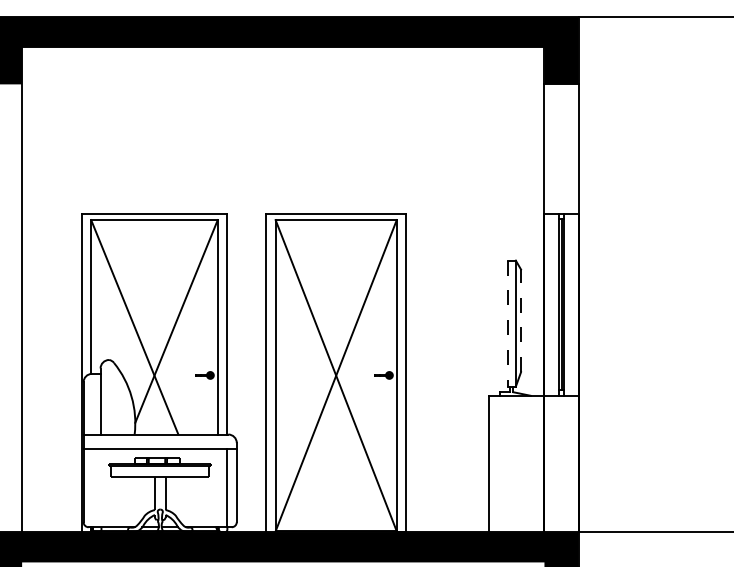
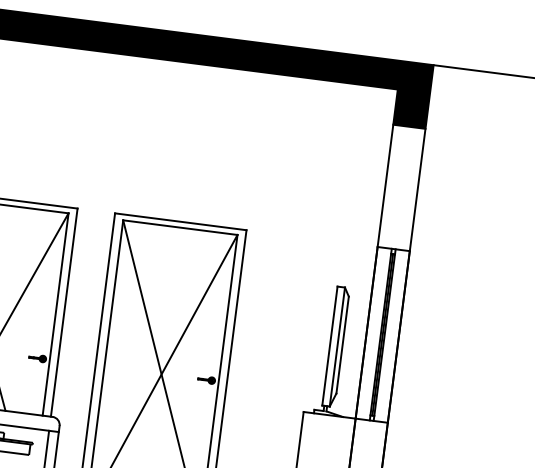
line: (521, 320) -> (343, 344), dashed -> solid
line: (507, 324) -> (329, 346), dashed -> solid

